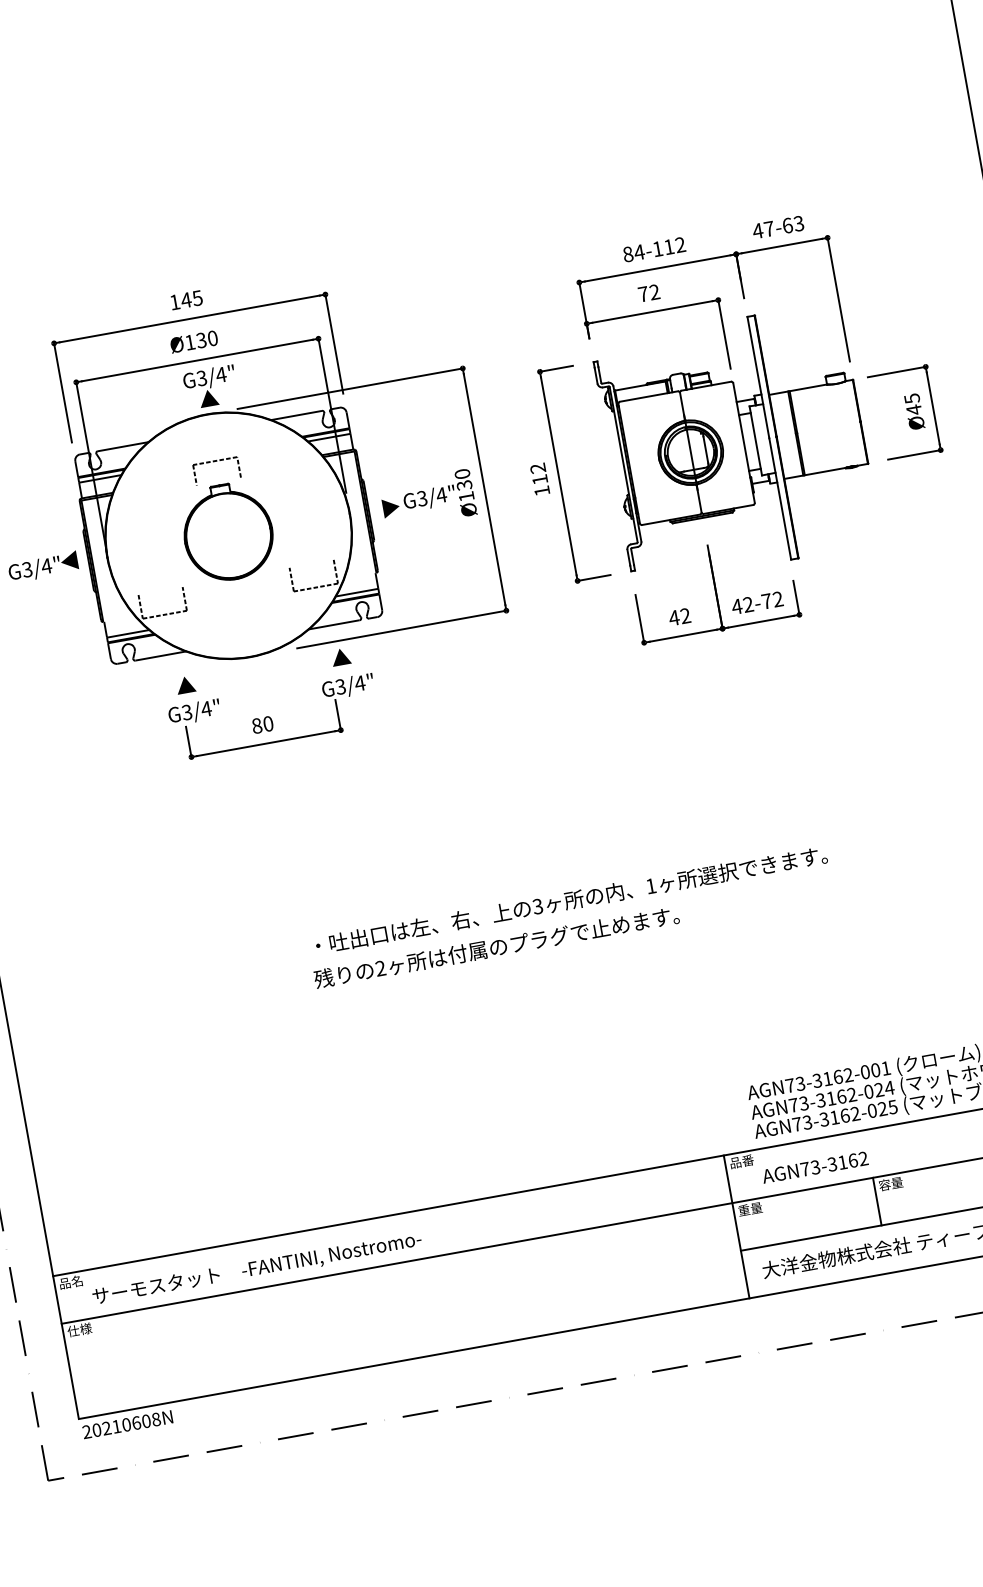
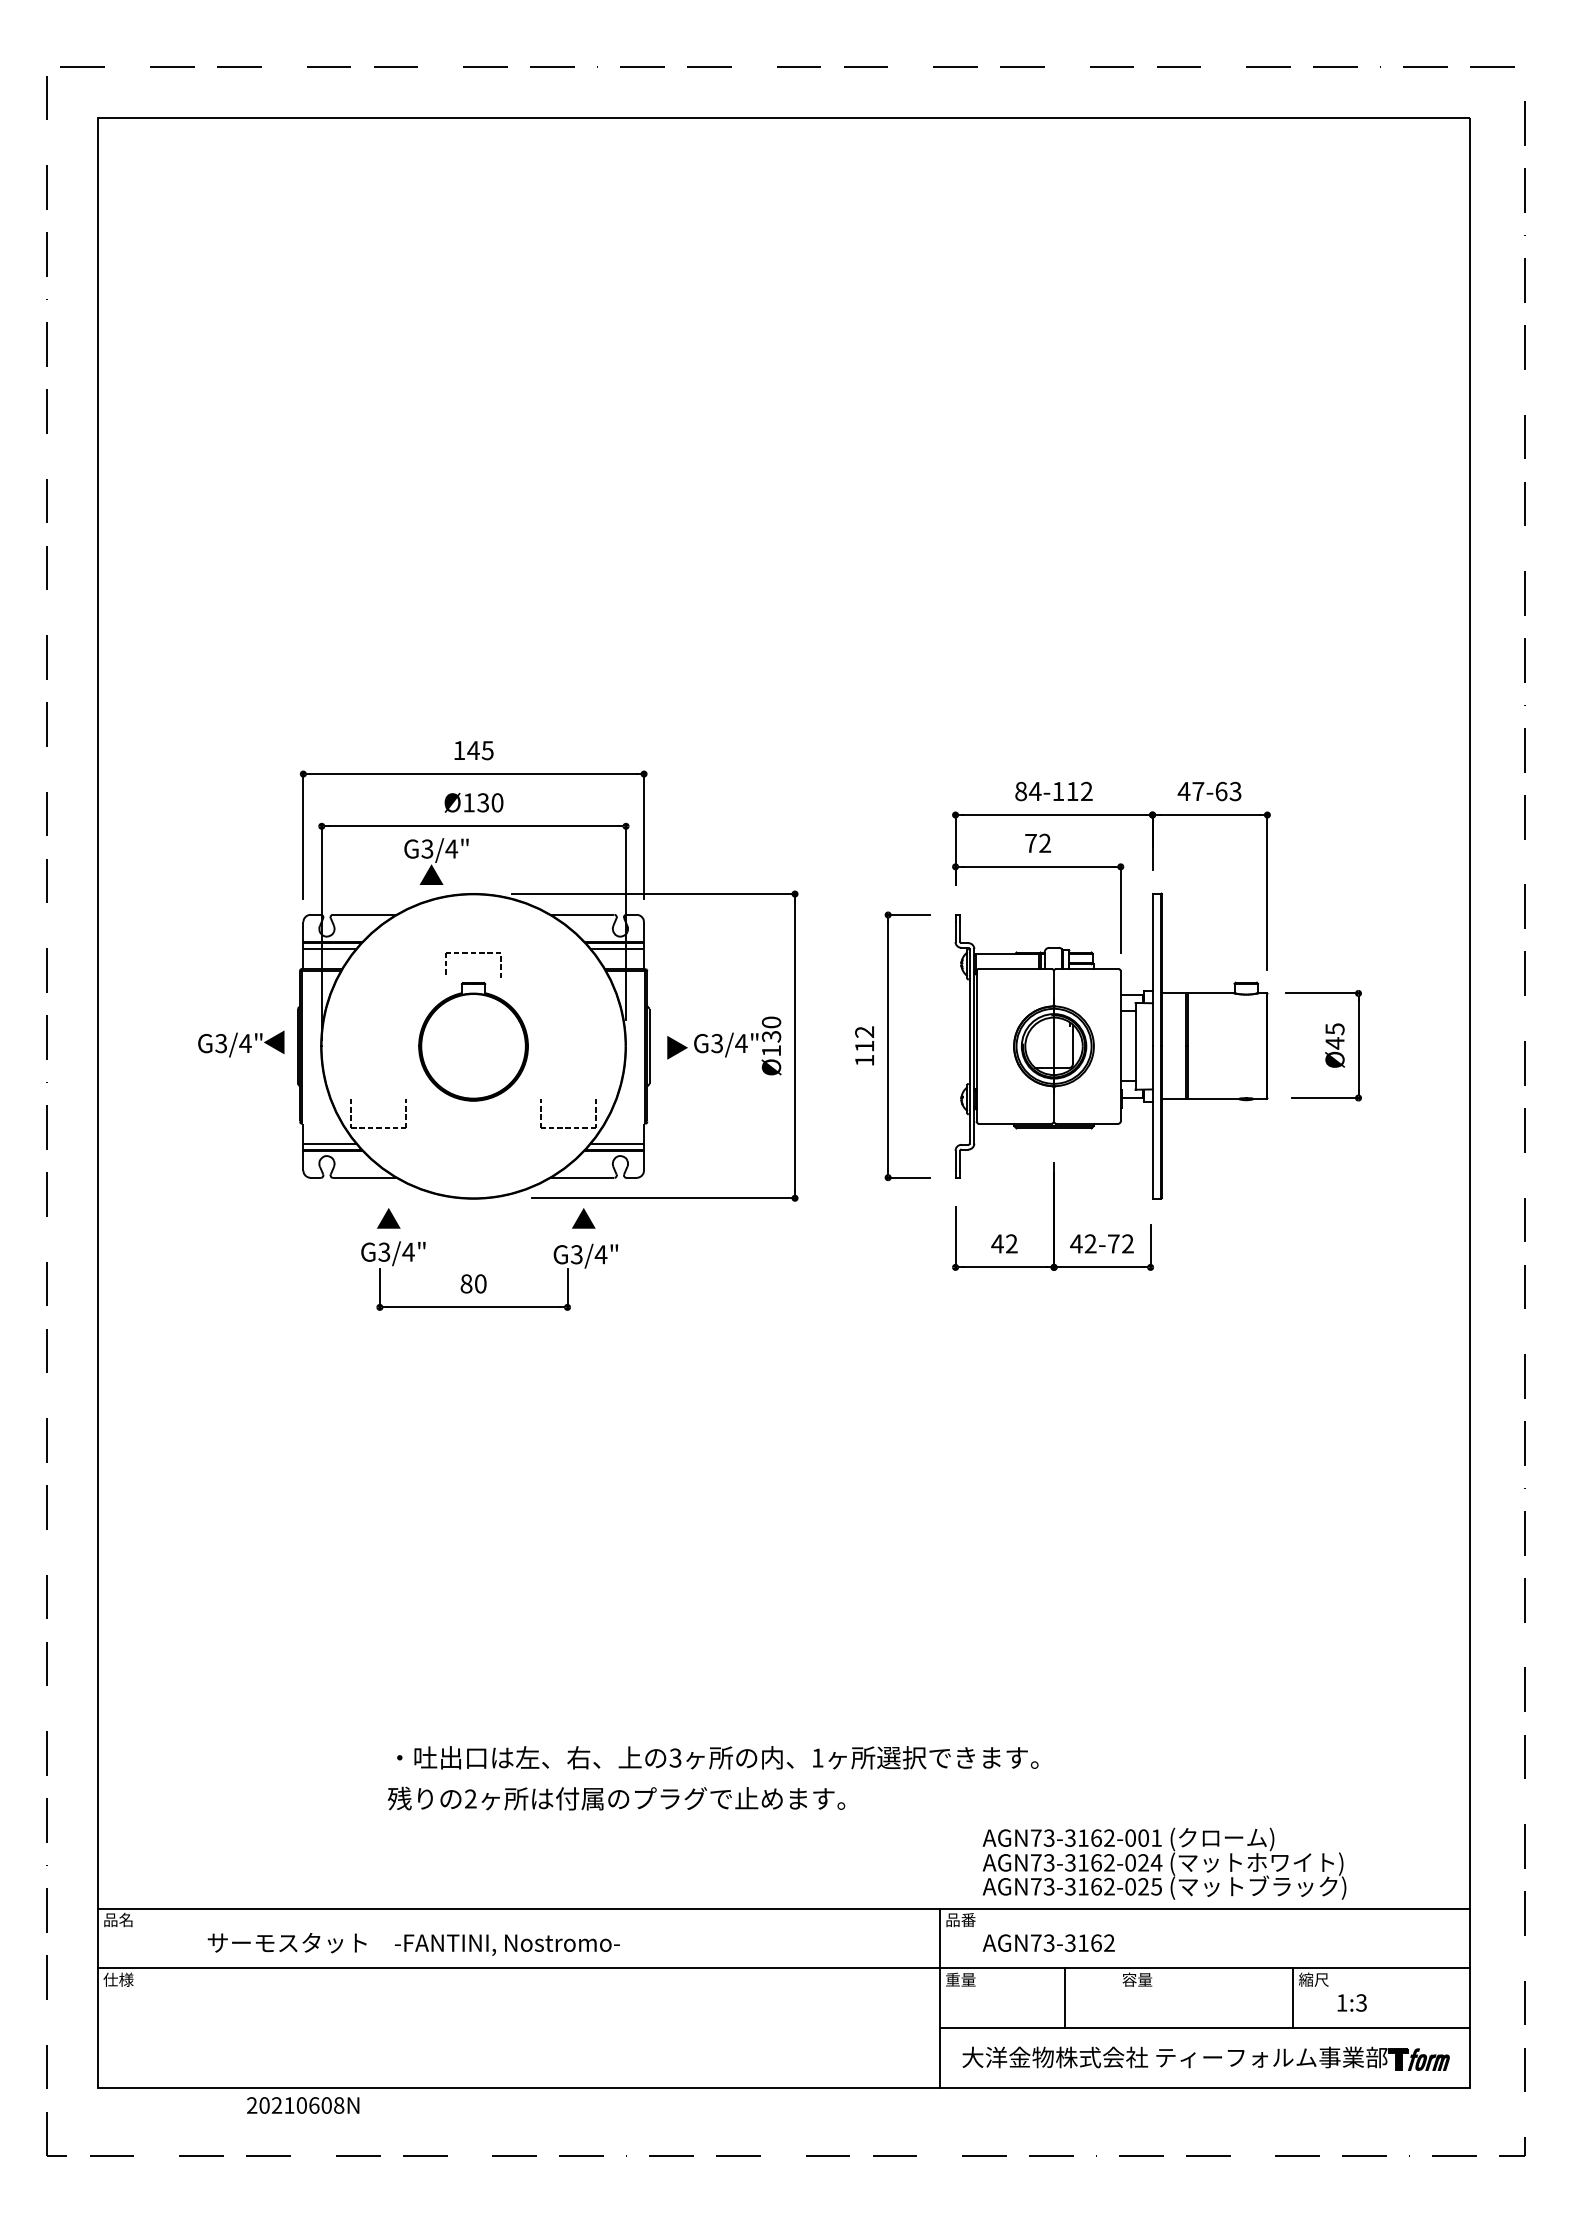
text: (210, 387) -> (436, 861), moved
text: (571, 917) -> (713, 1778), moved
line: (877, 1201) -> (1064, 1998), moved
text: (256, 1268) -> (413, 1943), moved
text: (127, 1424) -> (303, 2105), moved

